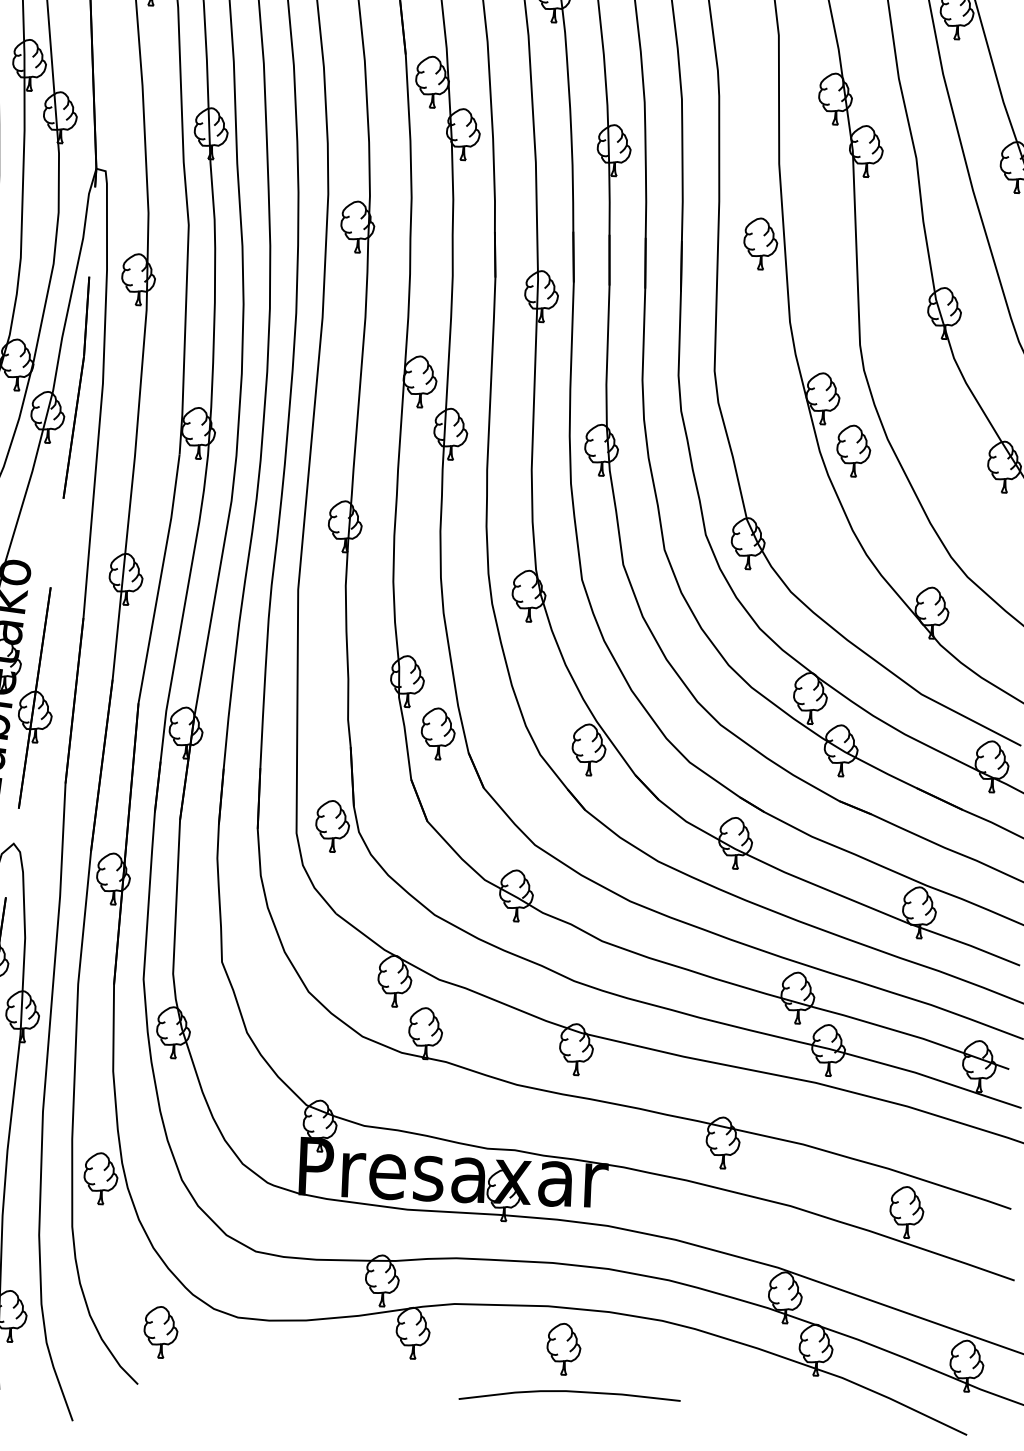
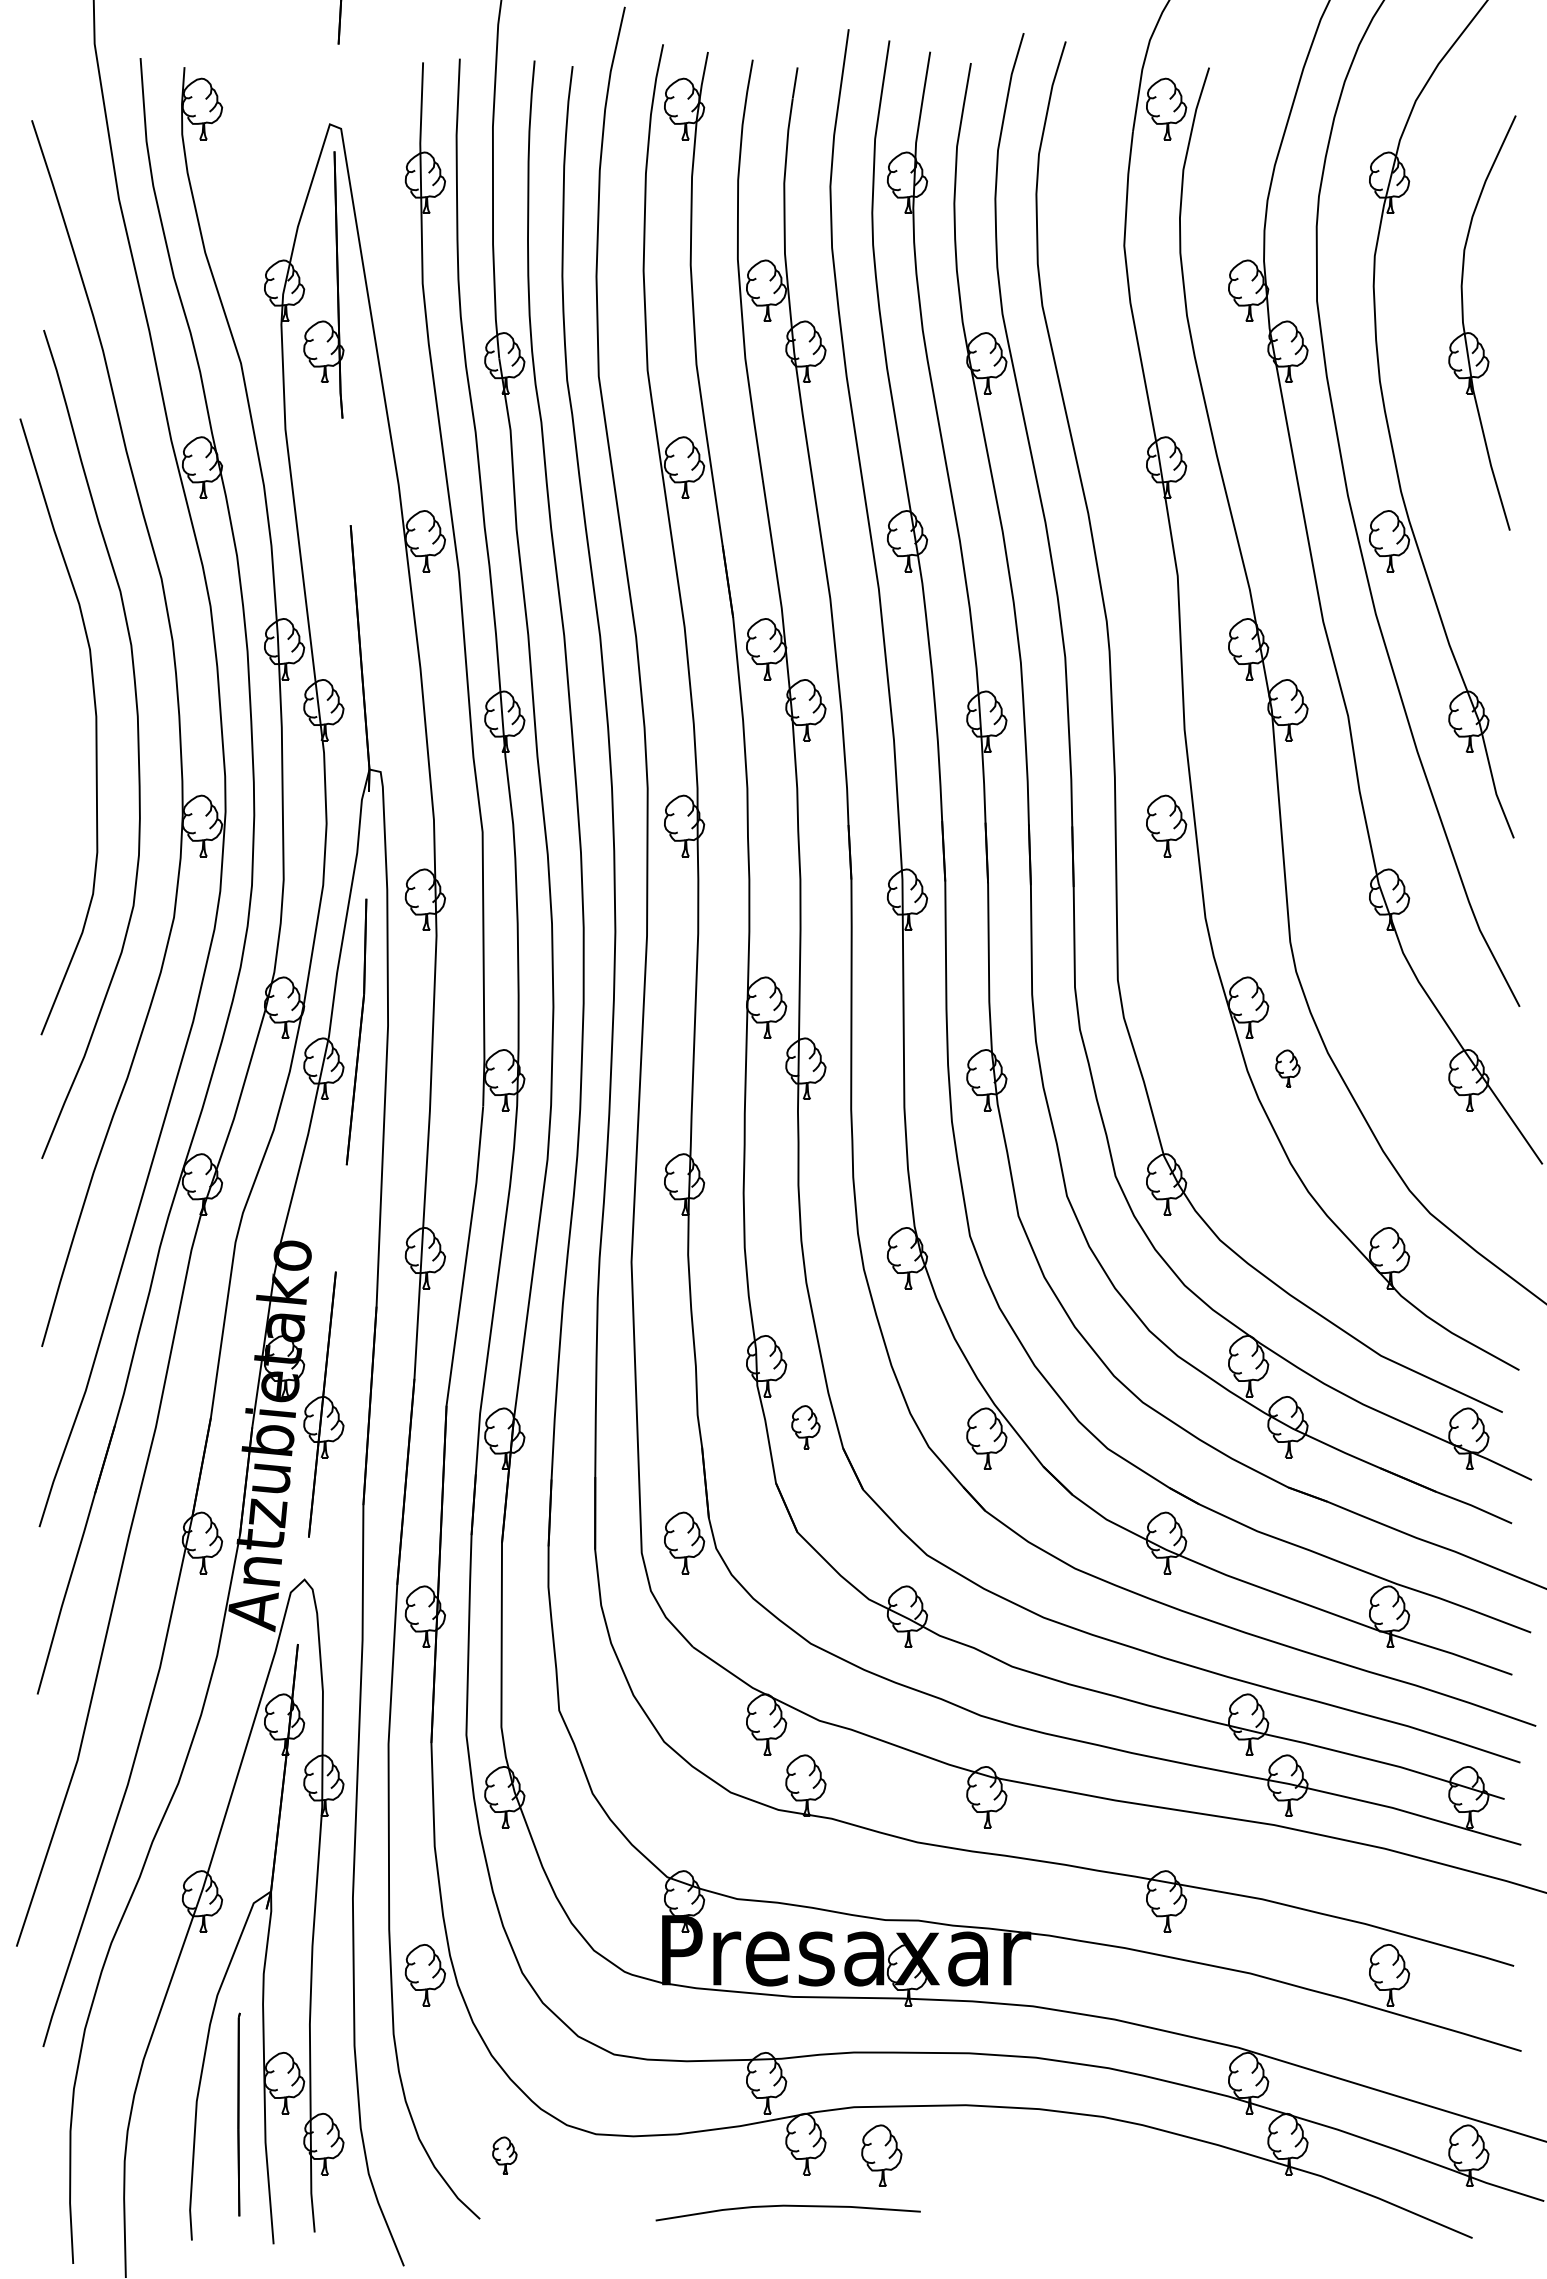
part: (853, 450) -> (1287, 1068), size x0.6
part: (437, 734) -> (805, 1427), size x0.7
part: (160, 1332) -> (504, 2155), size x0.6
part: (563, 1349) -> (881, 2155), moved
curve: (569, 1391) -> (787, 2206), moved

